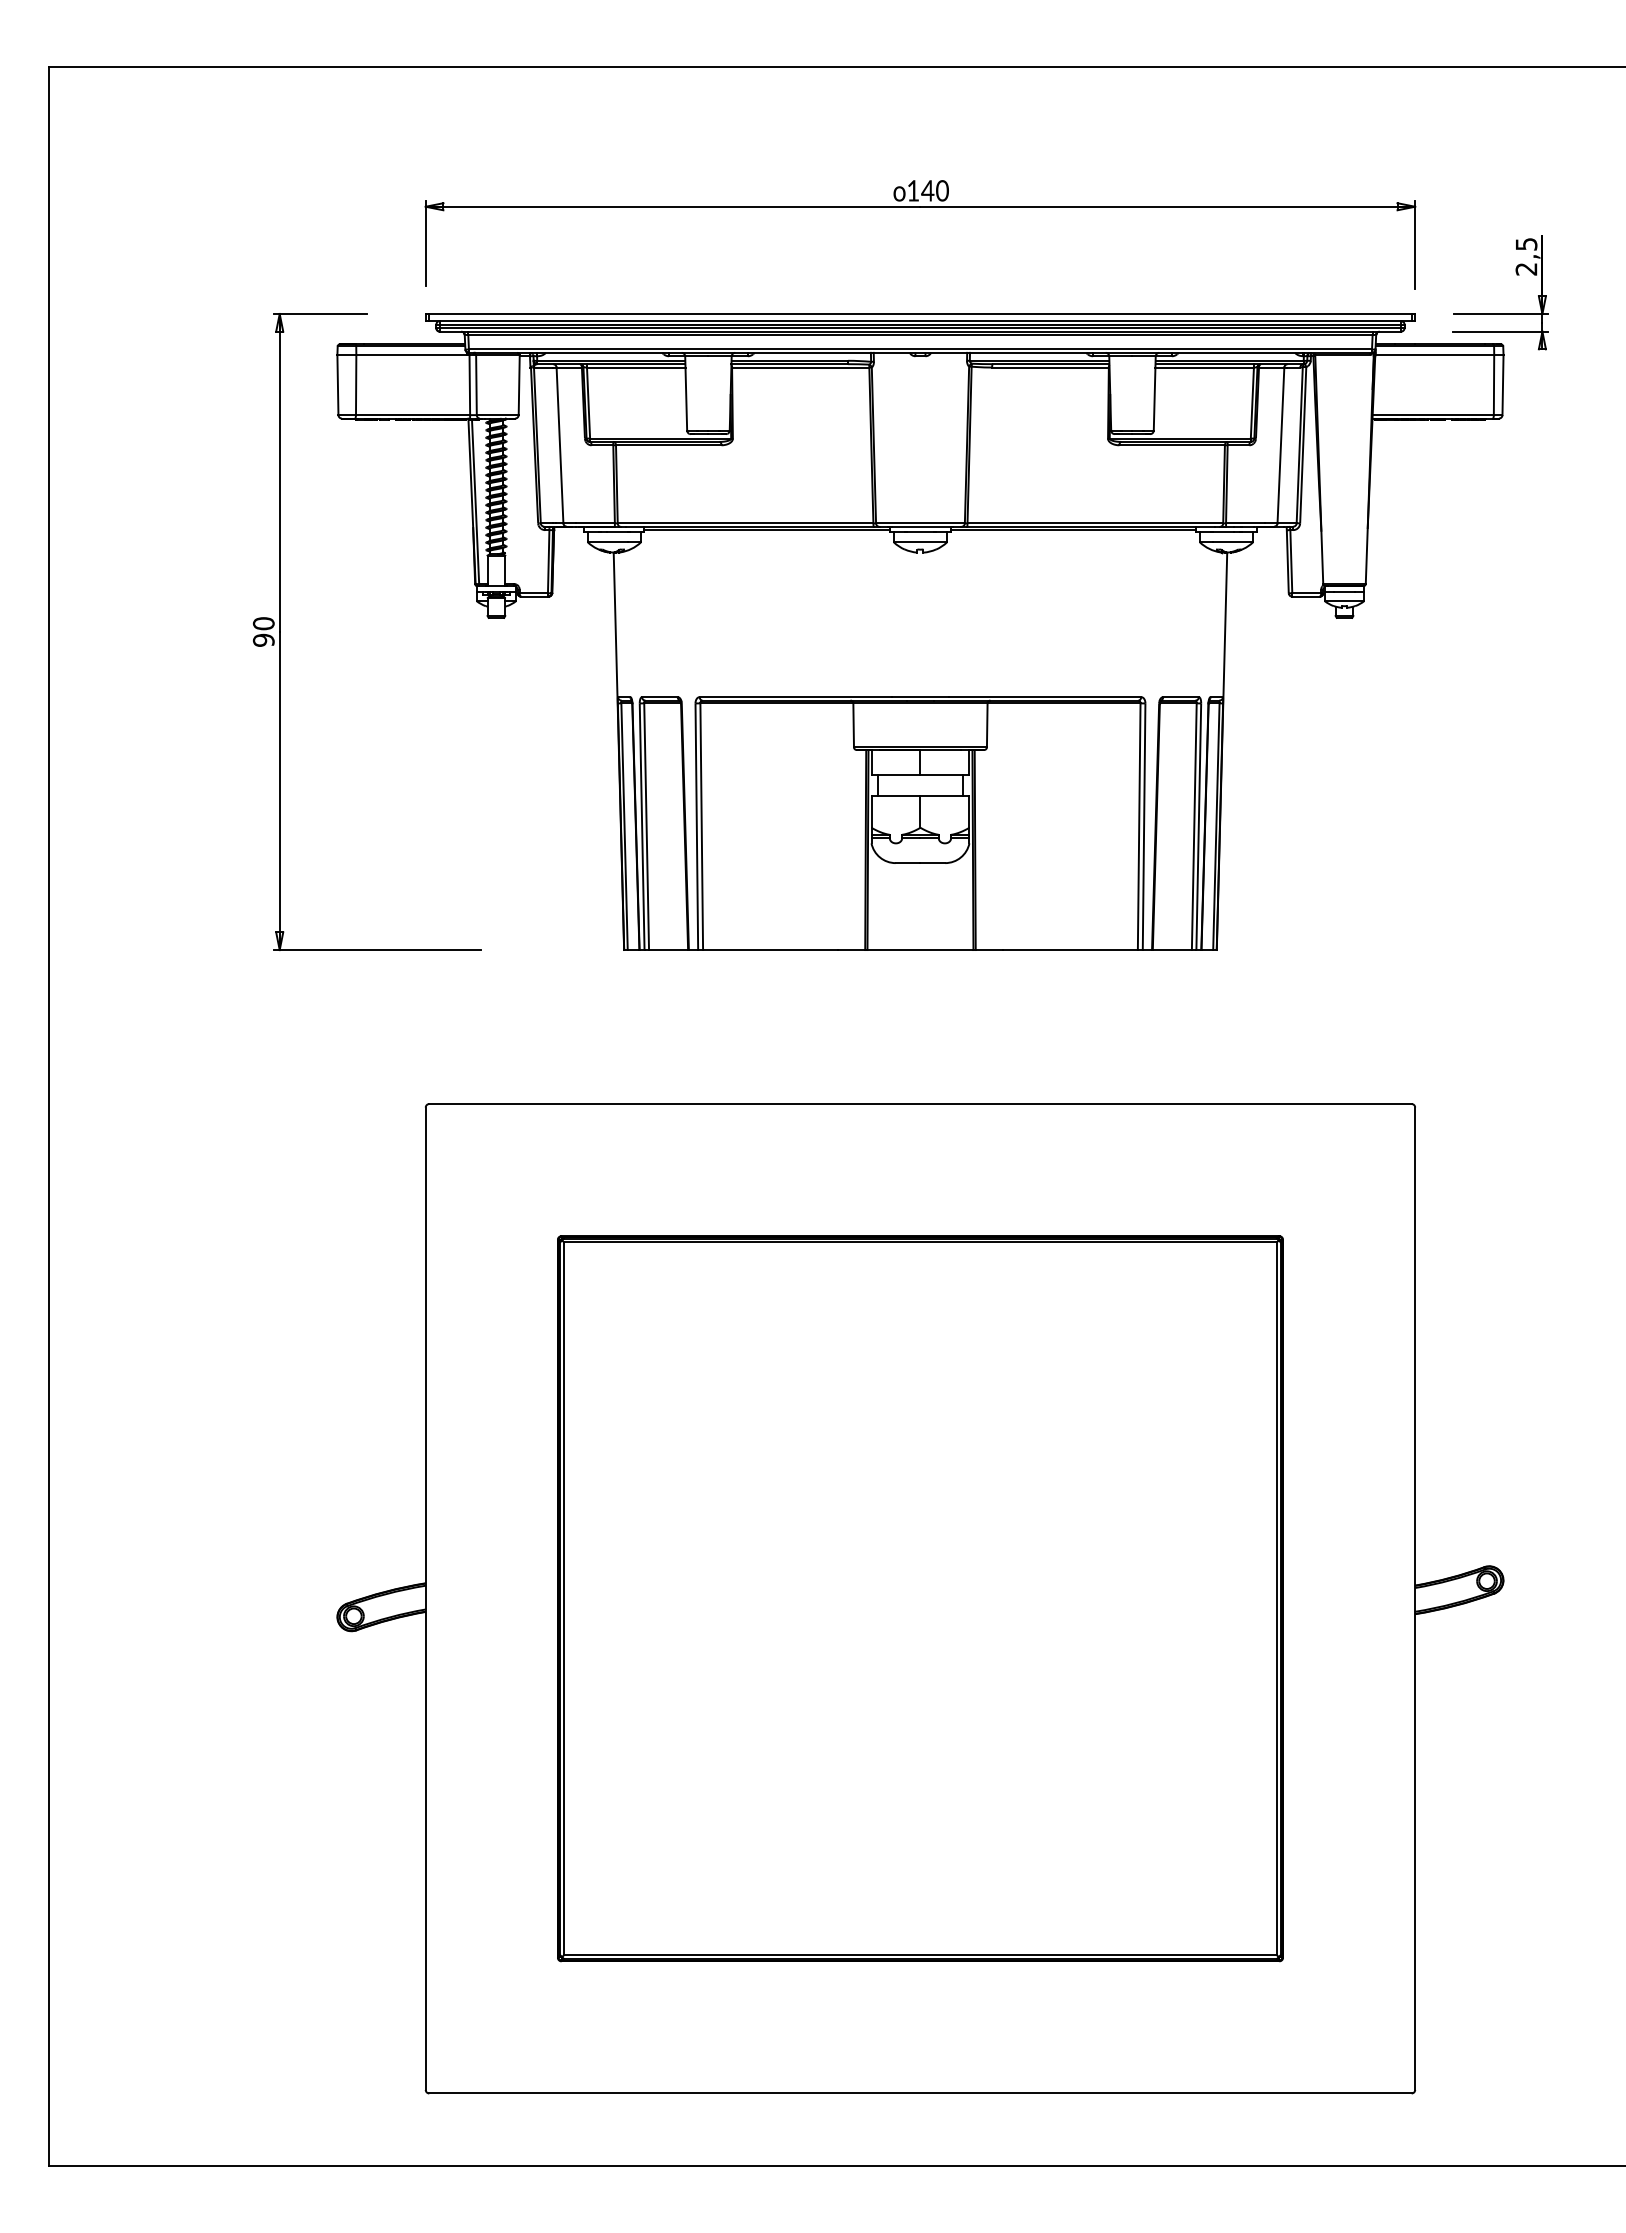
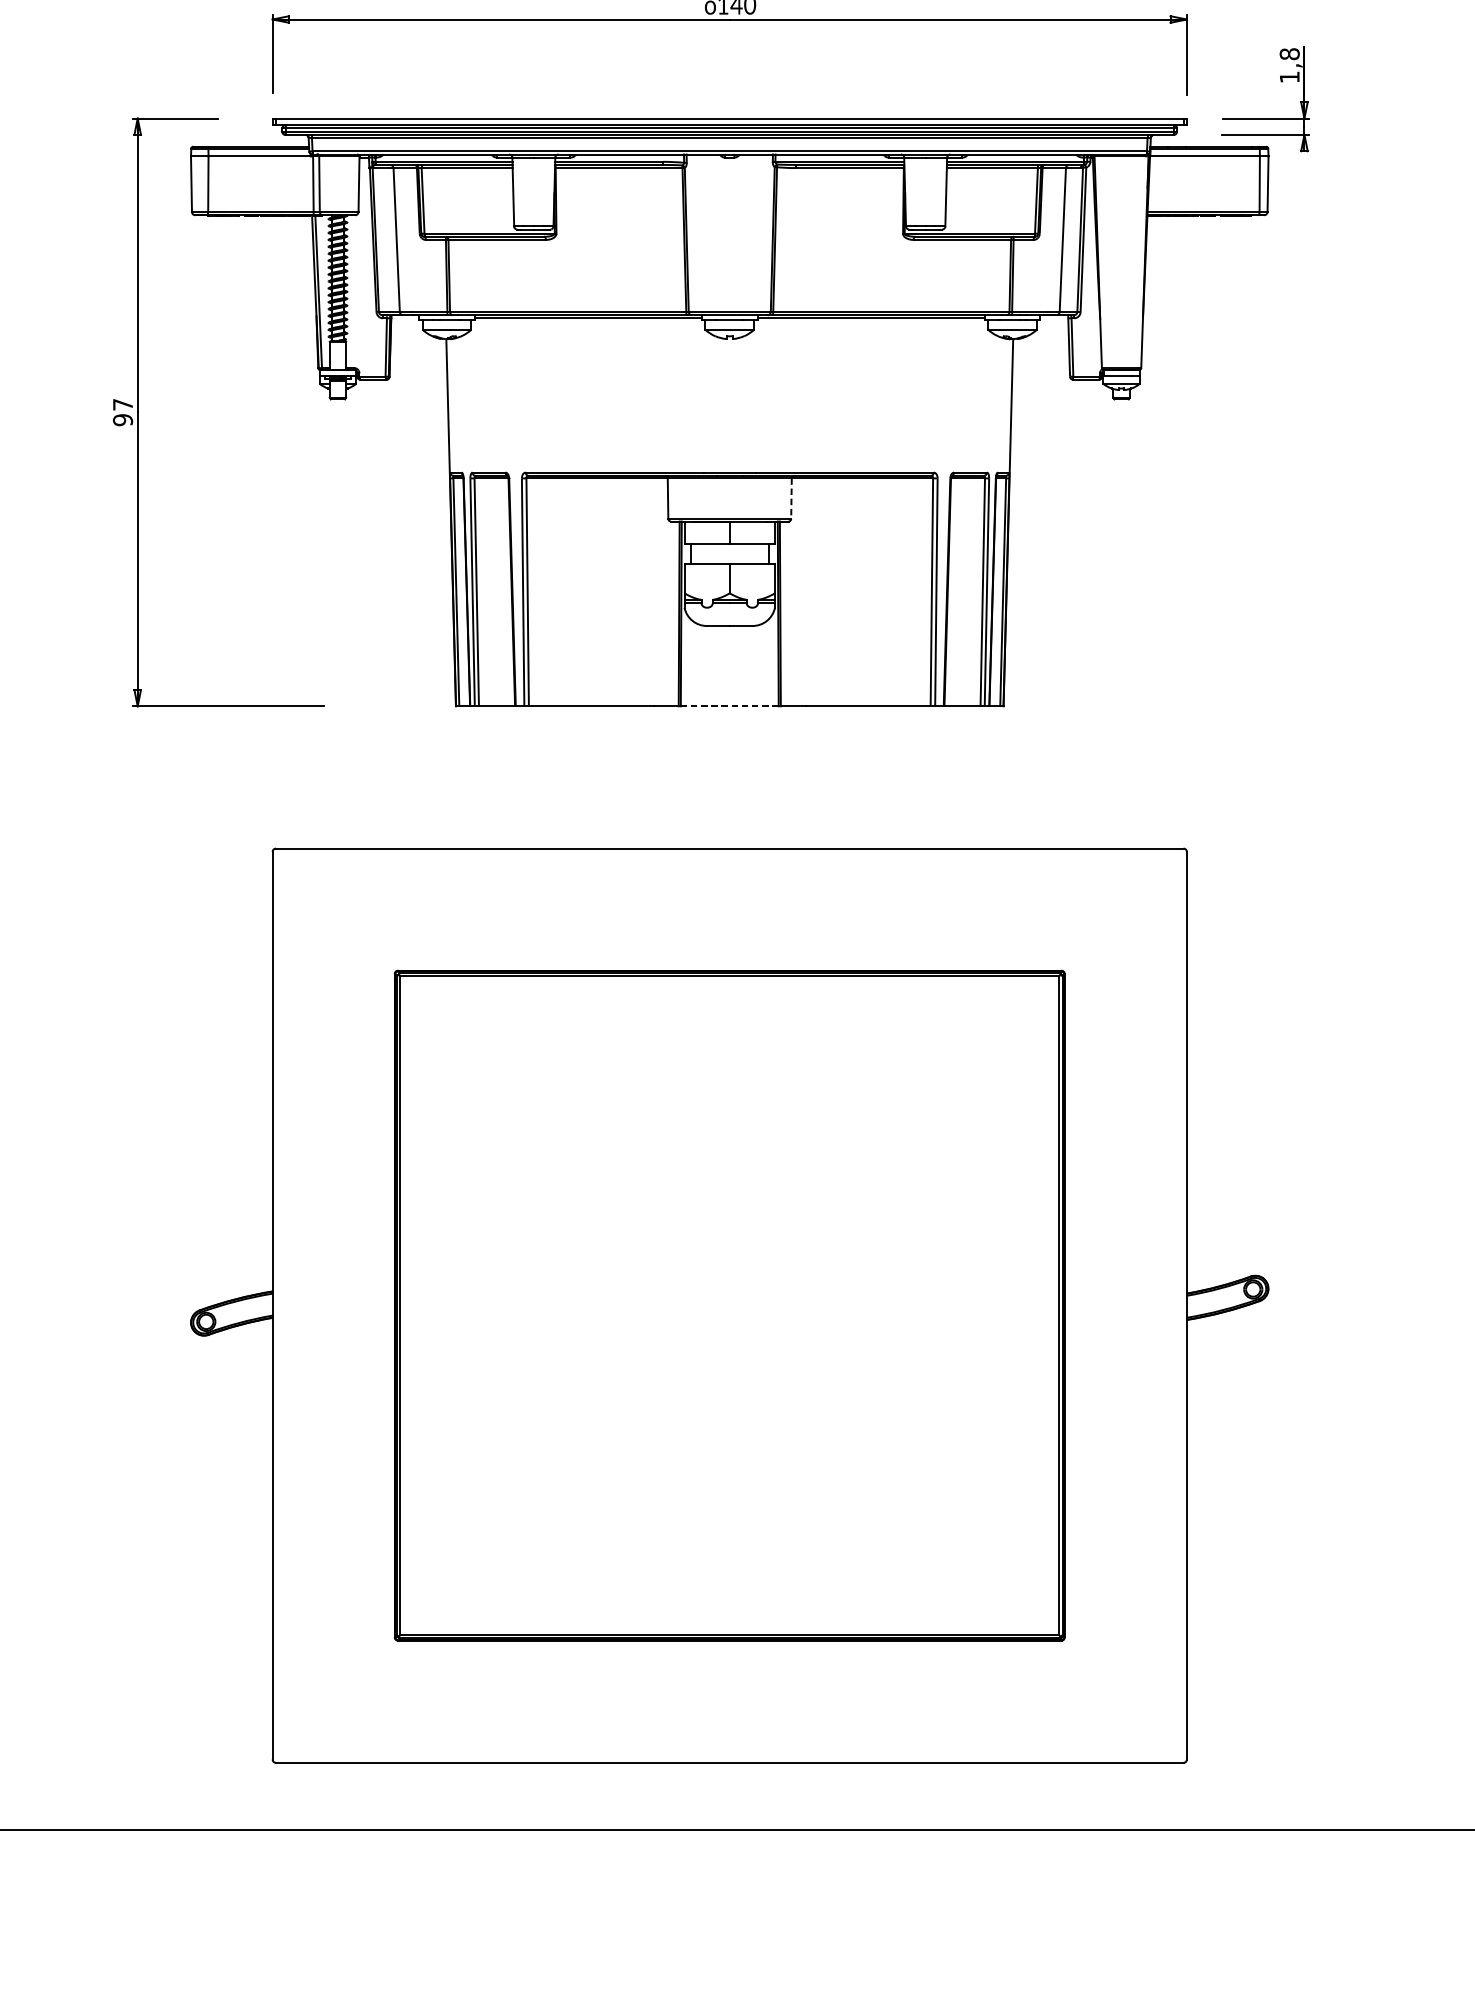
text: (1526, 256) -> (1289, 65), 2,5 -> 1,8
text: (263, 623) -> (122, 404), 90 -> 97
line: (987, 725) -> (791, 498), solid -> dashed
line: (920, 950) -> (729, 706), solid -> dashed

